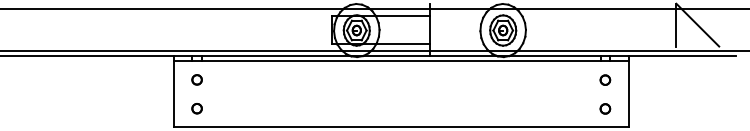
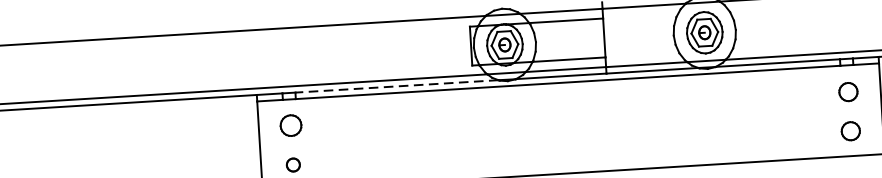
line: (275, 55) -> (395, 85), solid -> dashed
part: (196, 79) -> (290, 125), size x1.6
part: (605, 79) -> (848, 91), size x1.4
part: (605, 108) -> (851, 130), size x1.4

